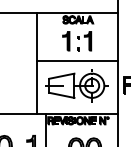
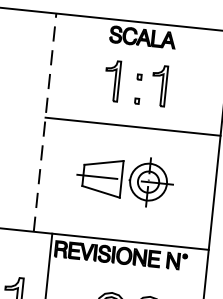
line: (37, 63) -> (45, 122), solid -> dashed
part: (76, 85) -> (124, 178), size x0.7

